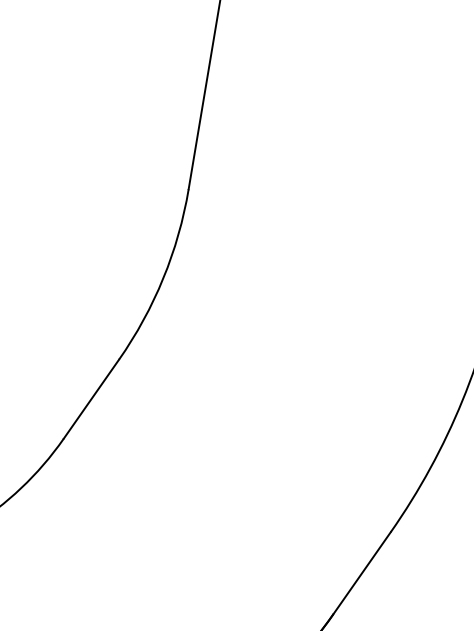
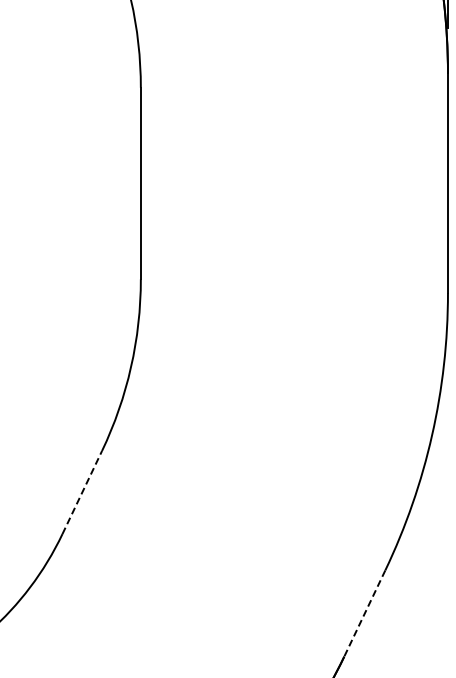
line: (91, 399) -> (82, 492), solid -> dashed
line: (361, 573) -> (364, 613), solid -> dashed

